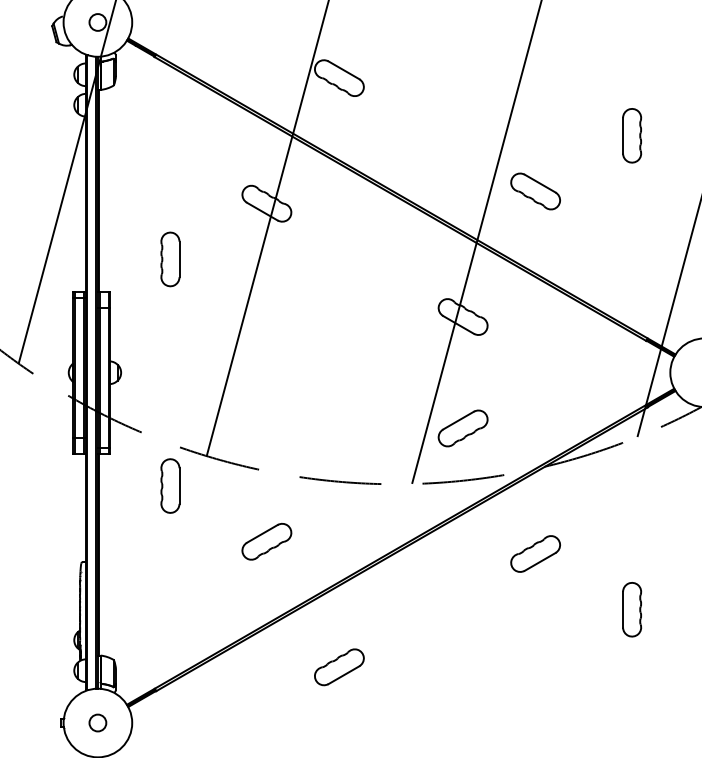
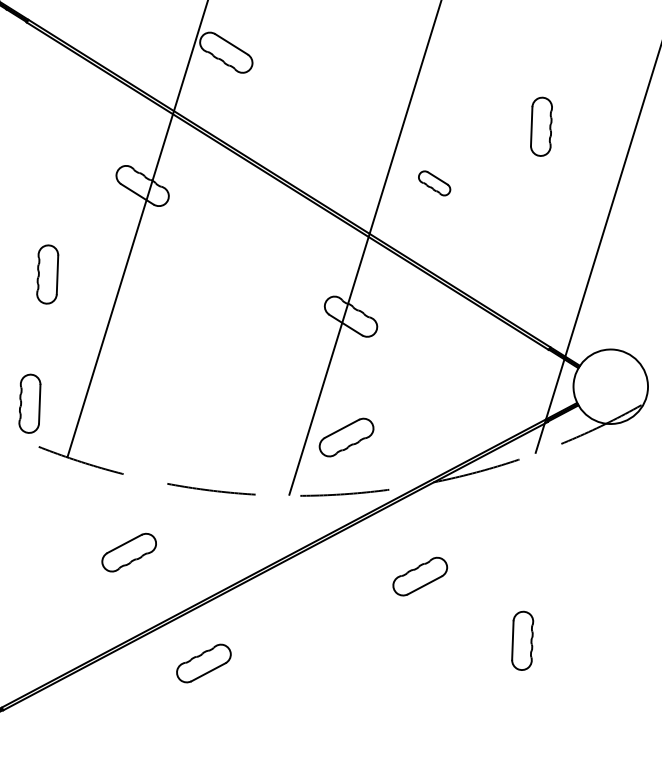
part: (535, 191) -> (434, 183), size x0.6
part: (170, 259) -> (47, 274), moved
part: (170, 485) -> (30, 403), moved
part: (339, 667) -> (204, 663), moved

